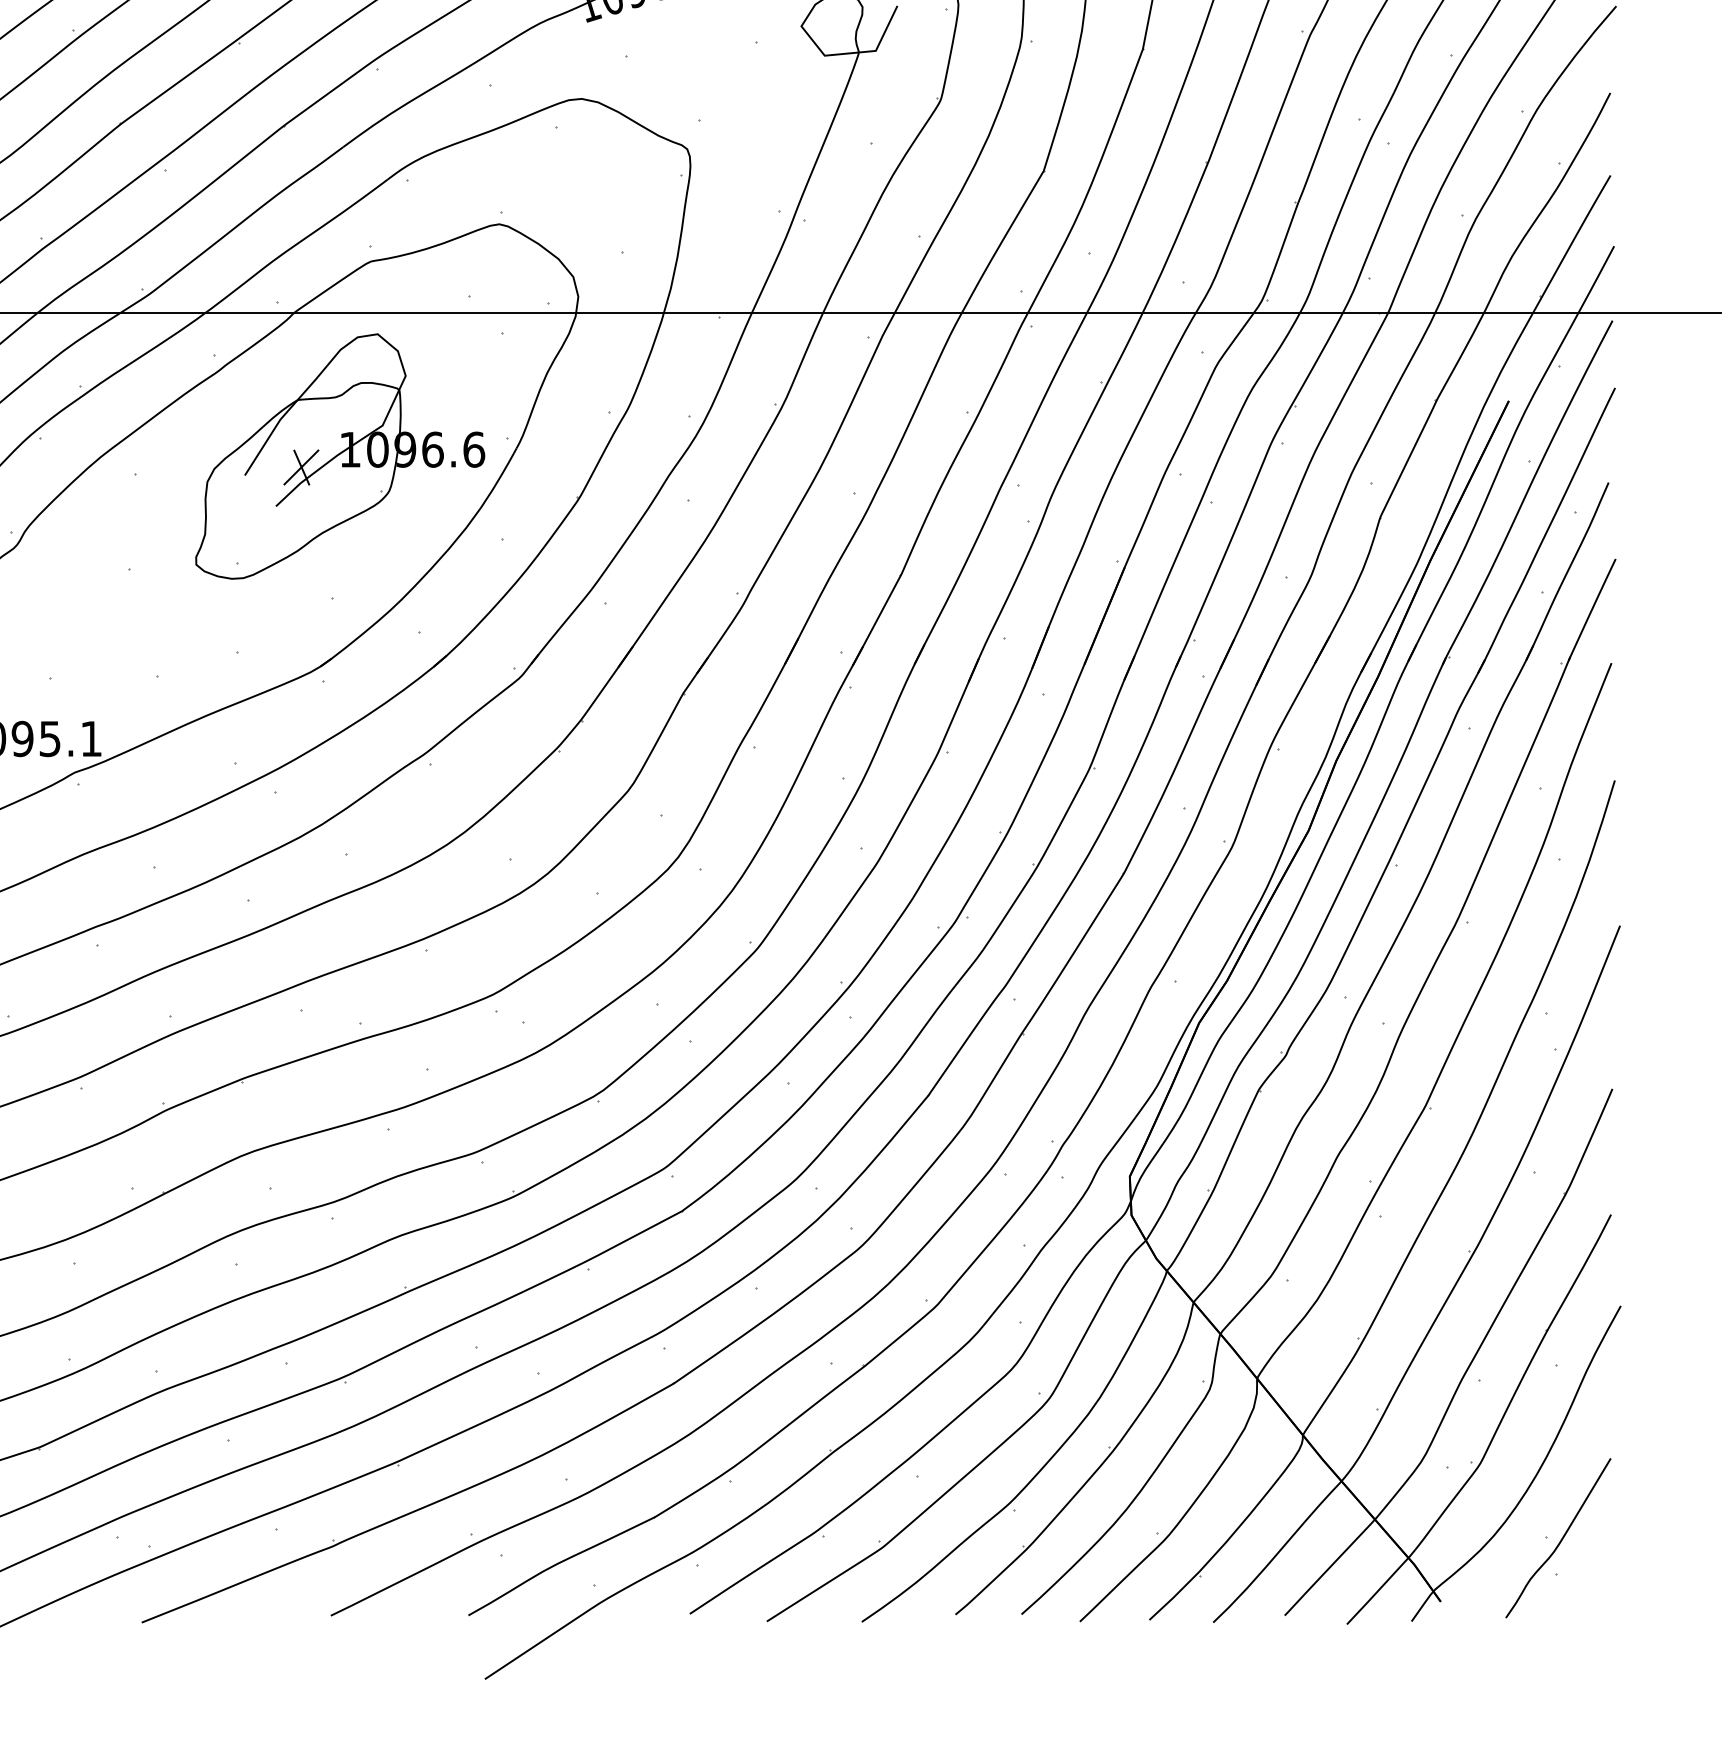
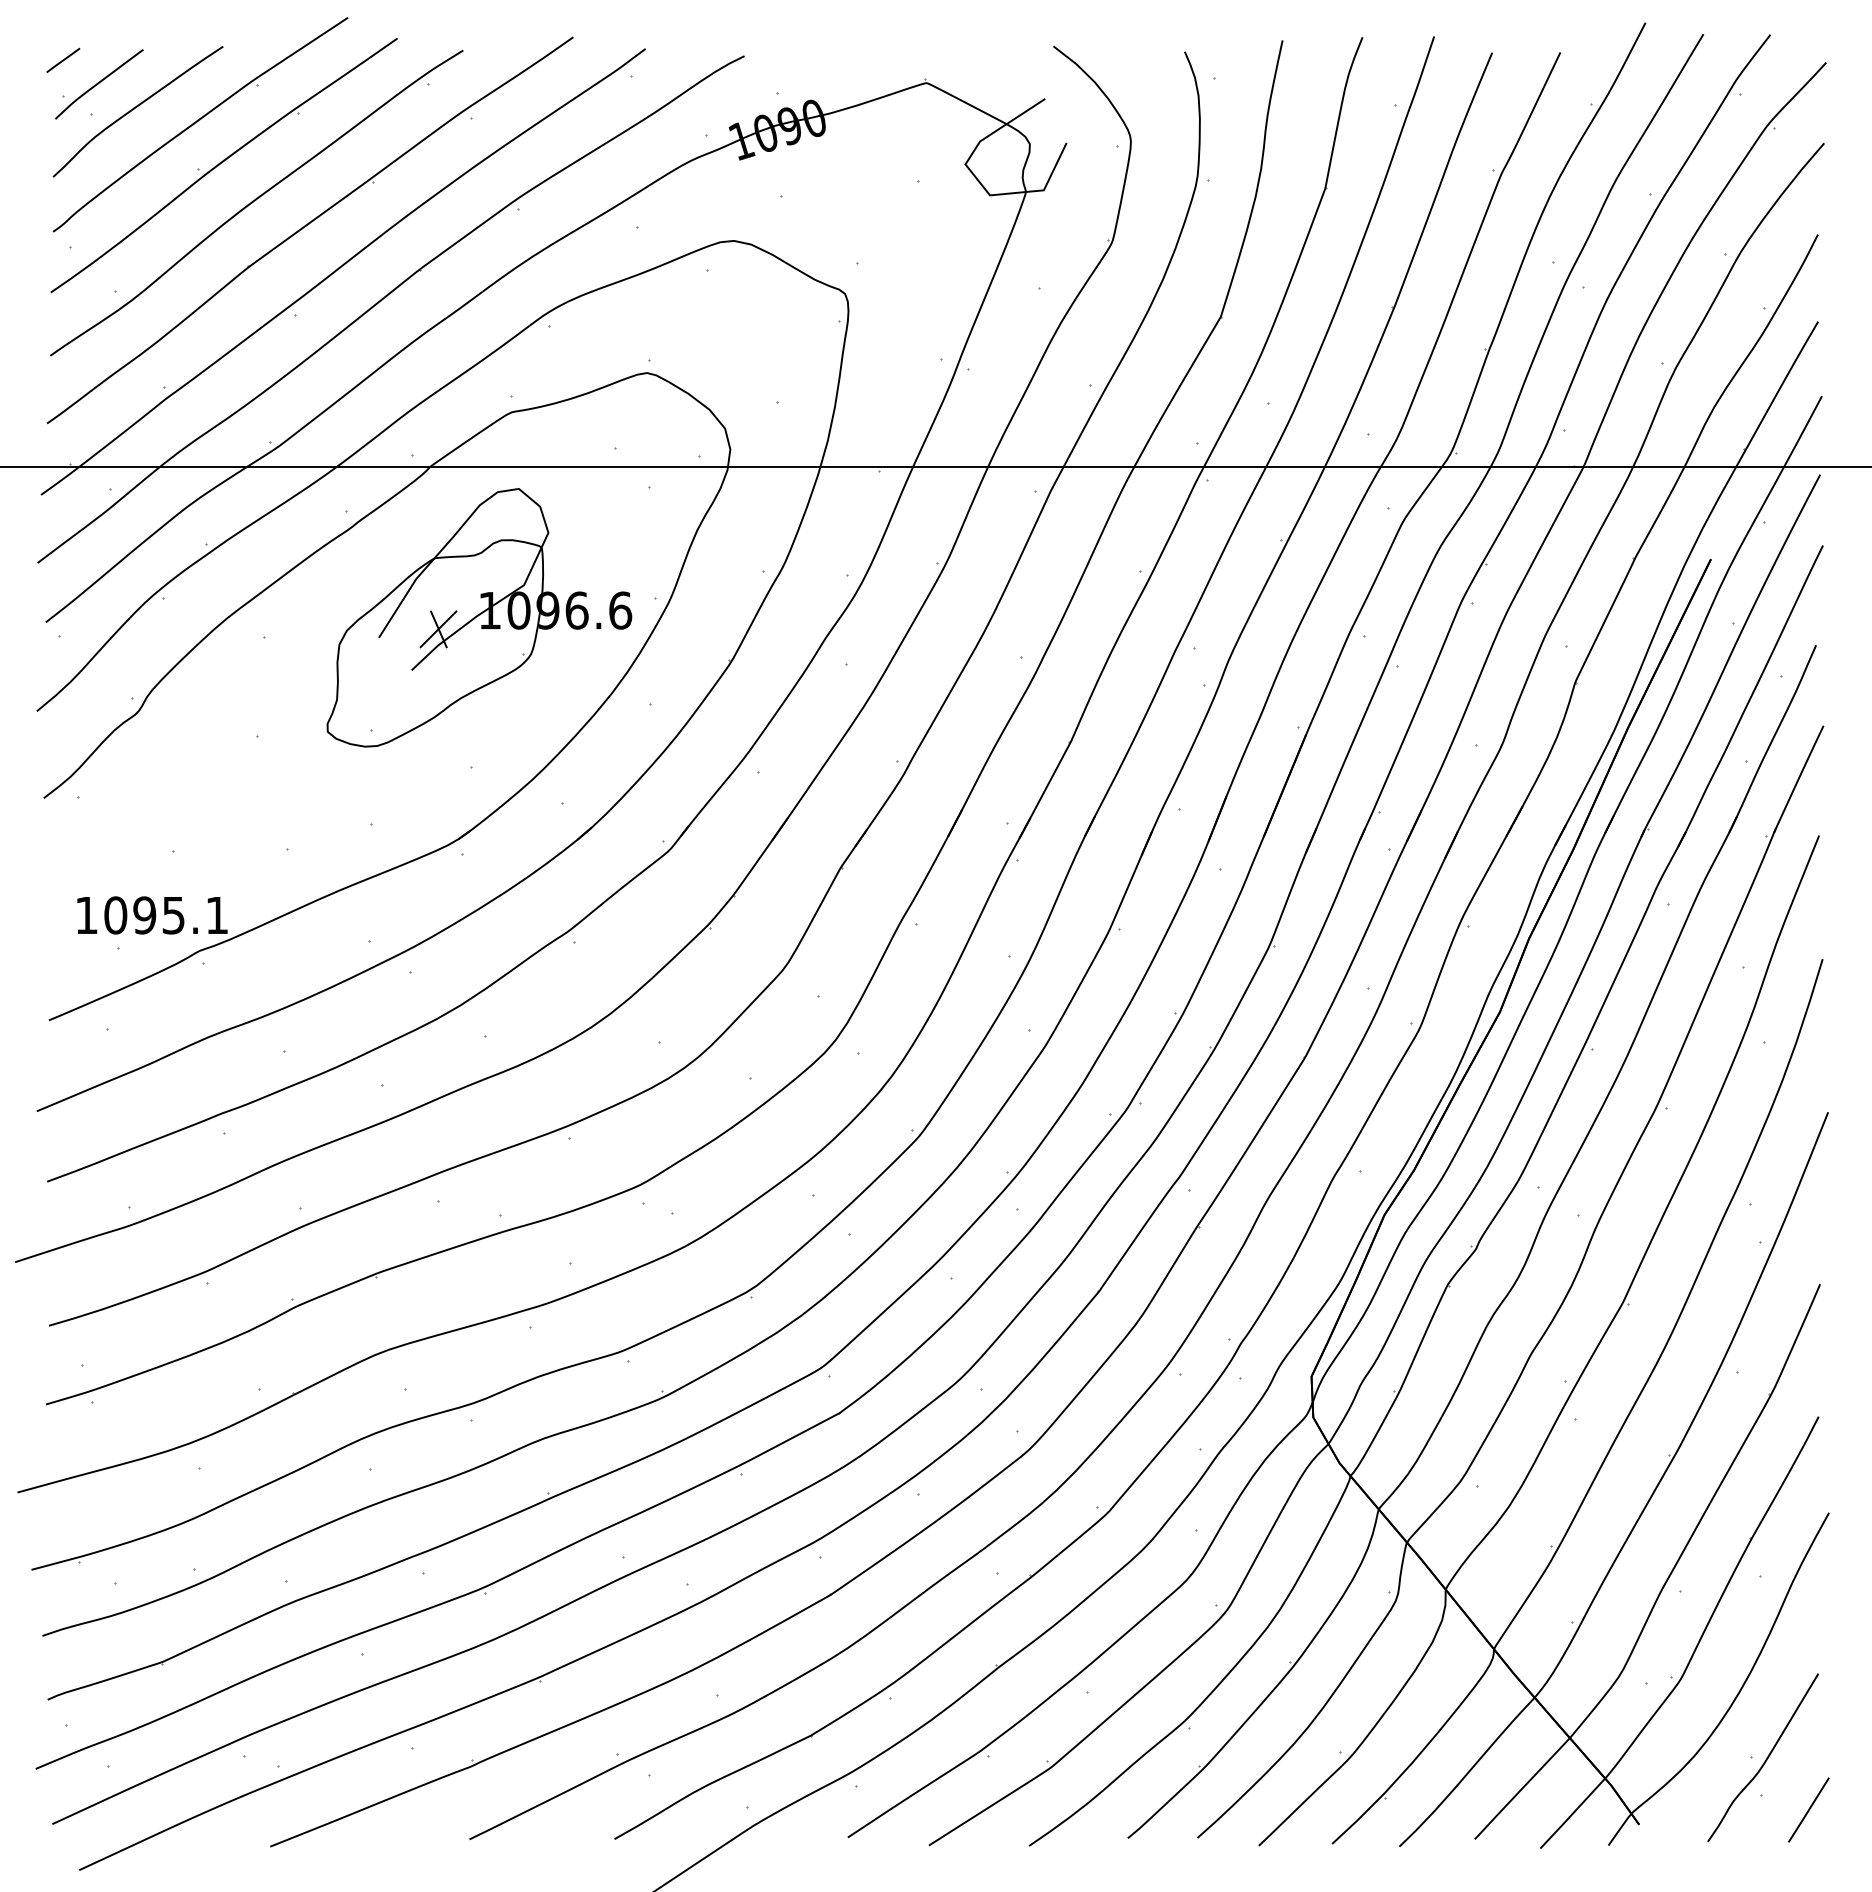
line: (1601, 1587) -> (1808, 1809), added

